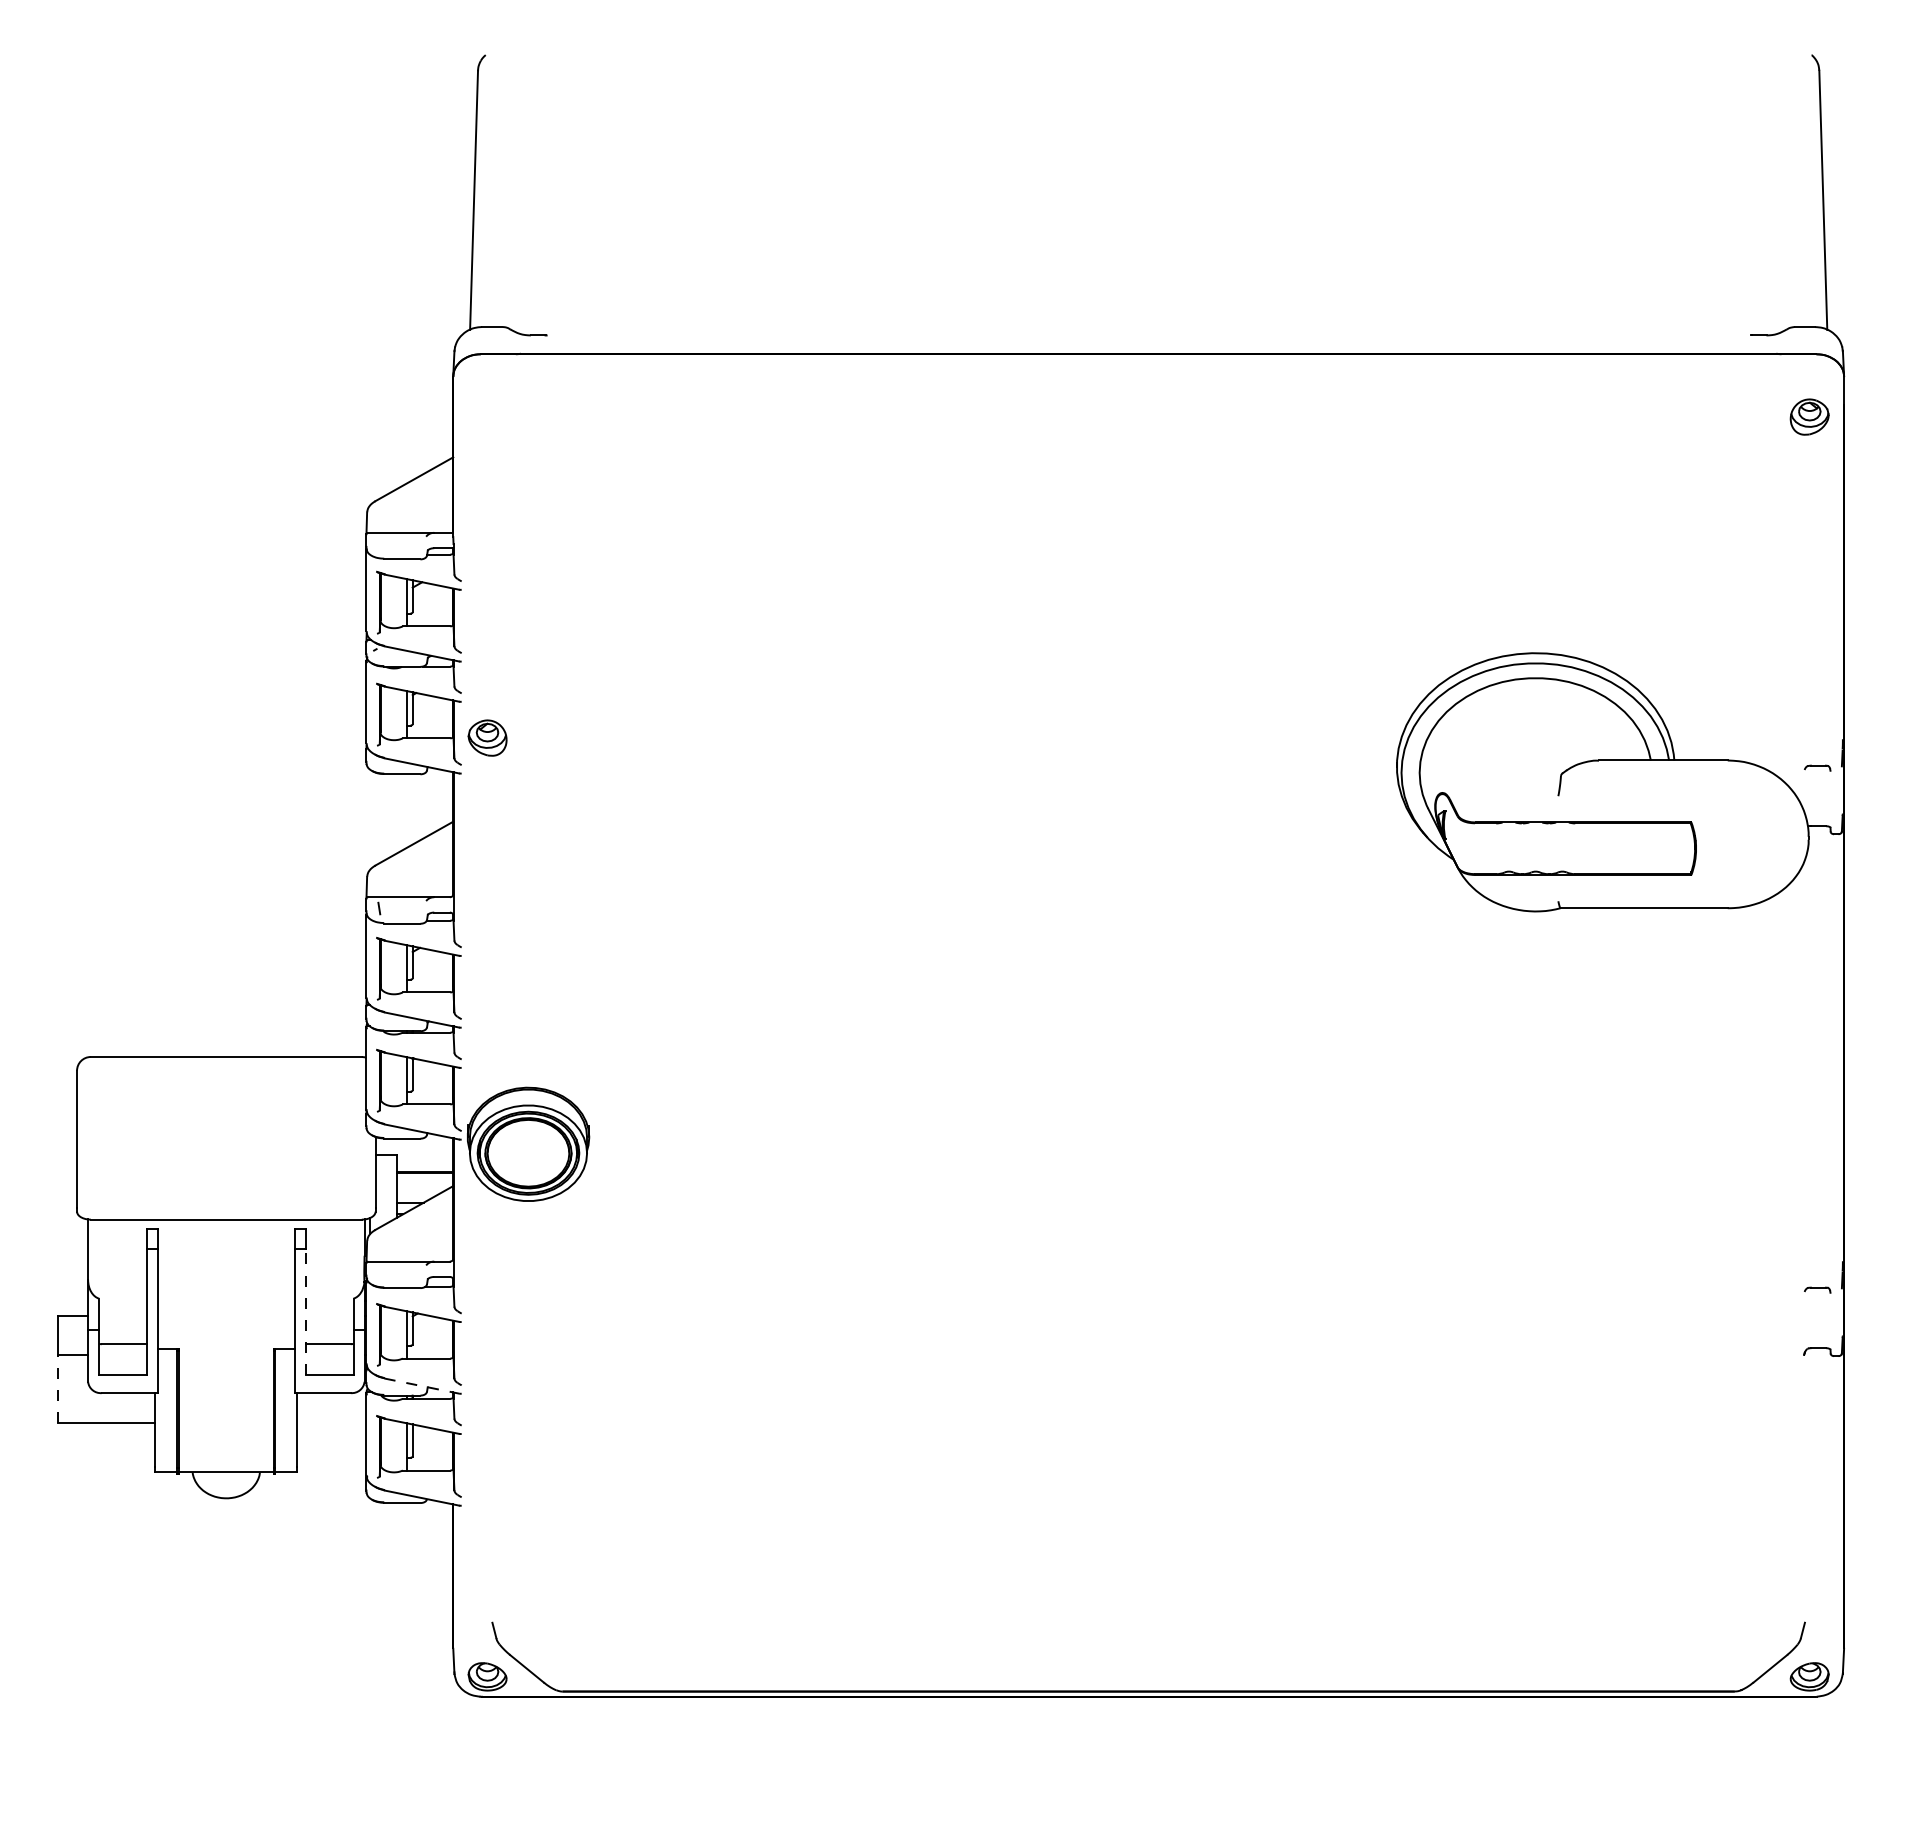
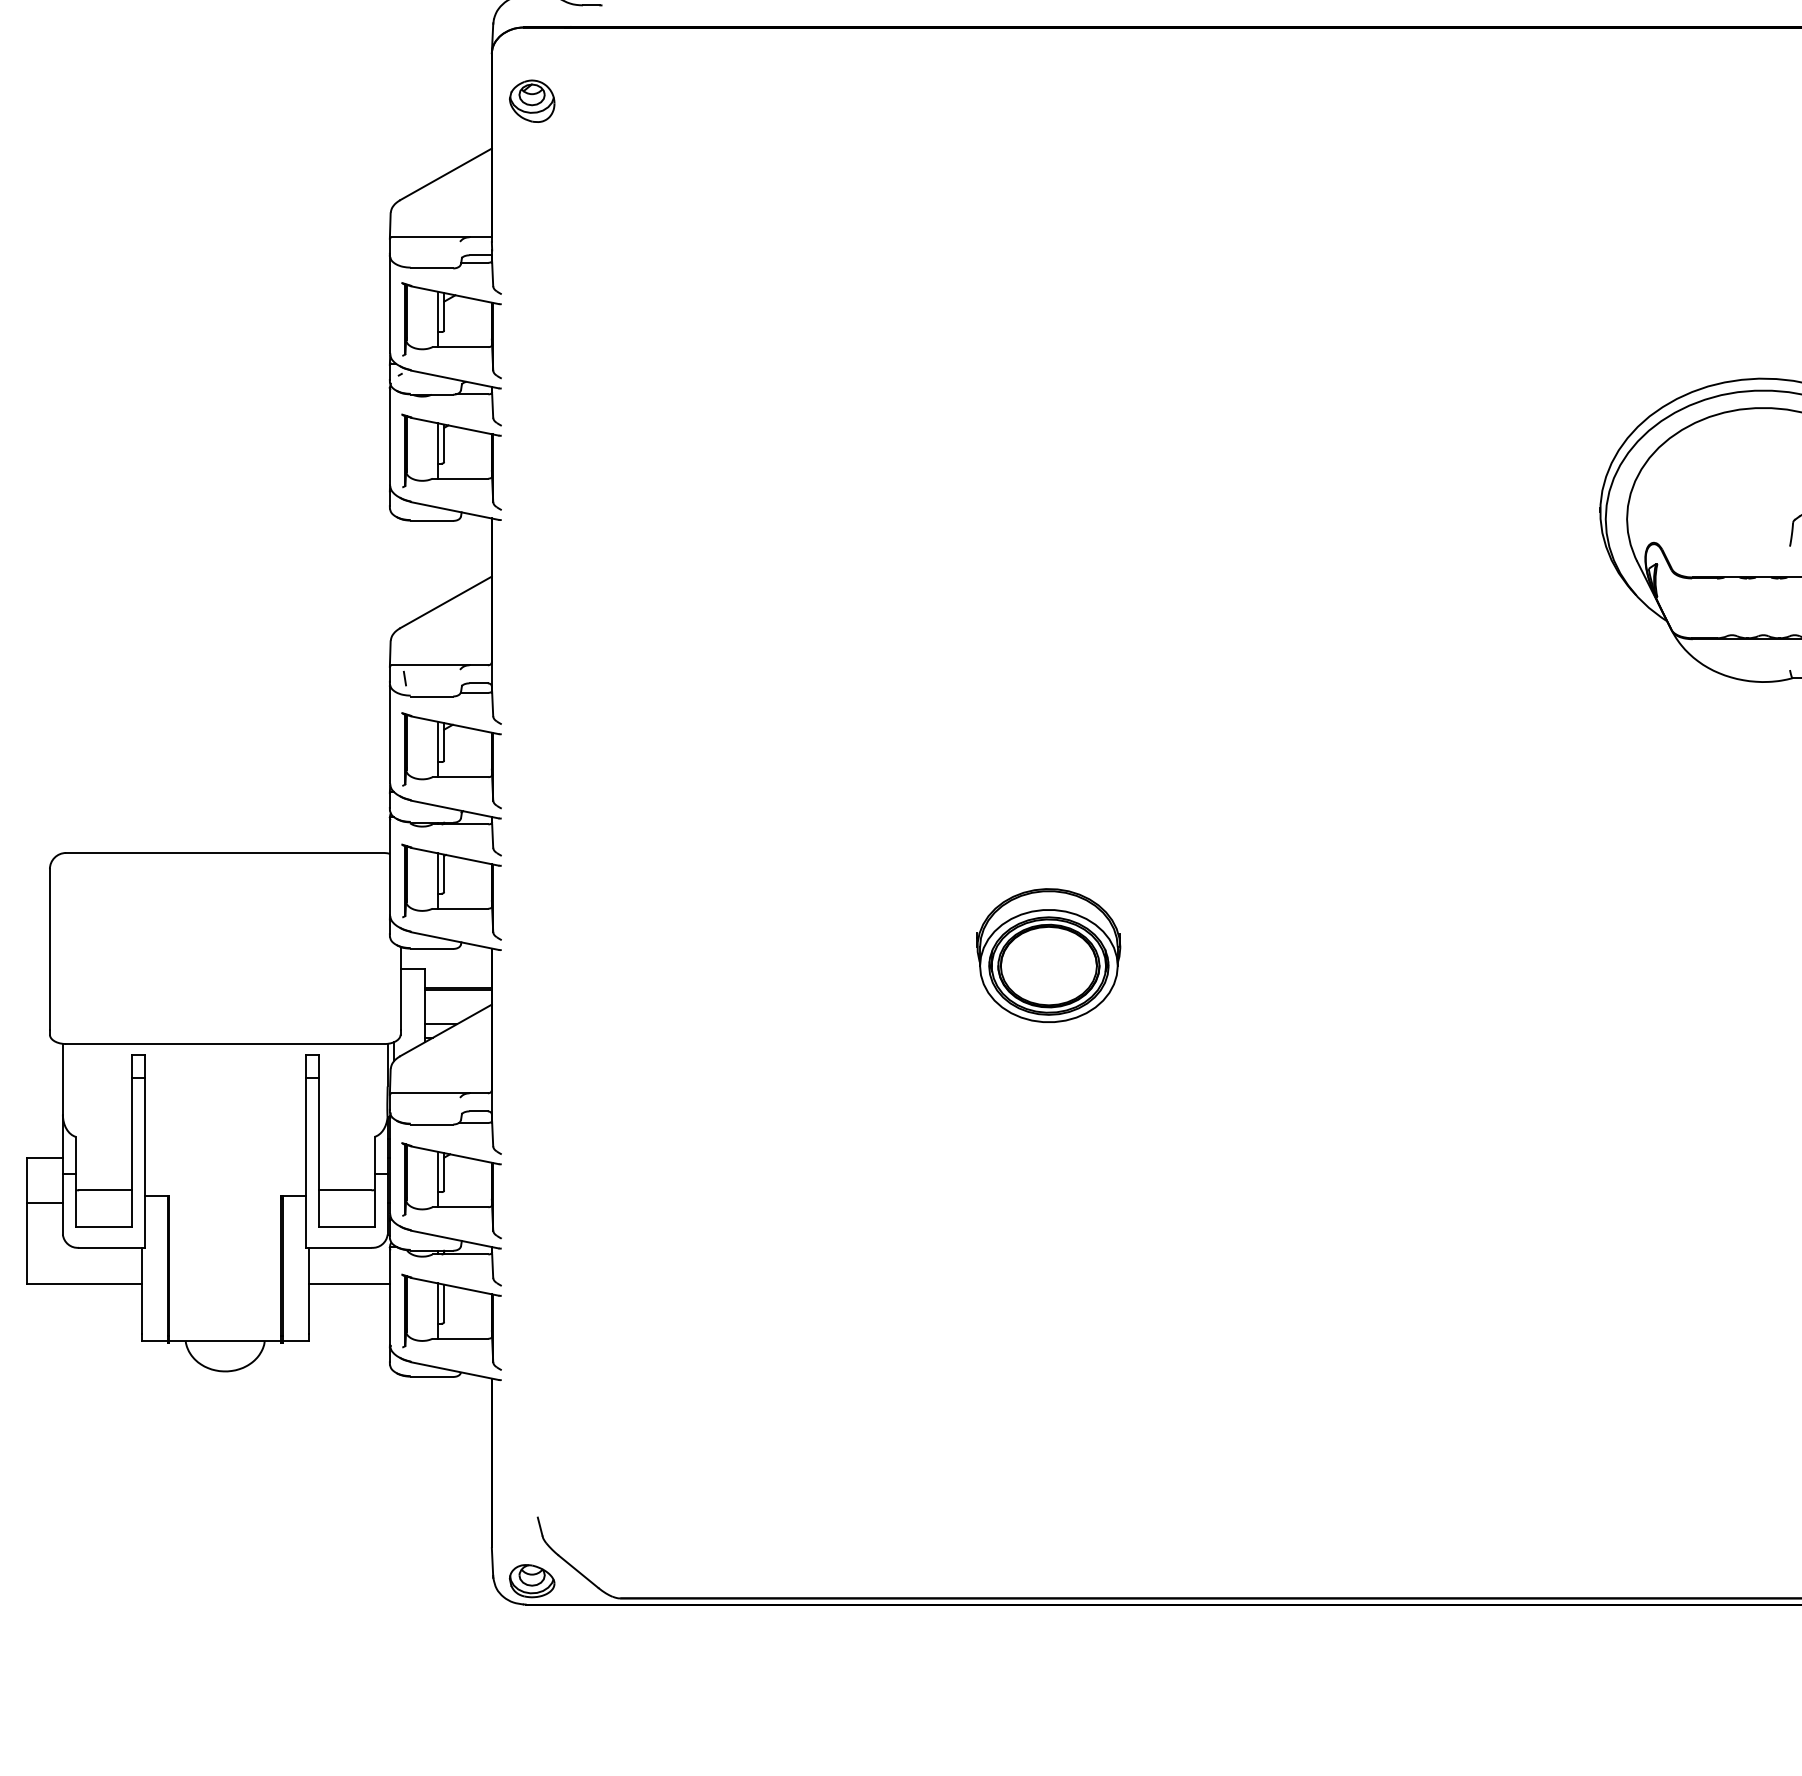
part: (487, 737) -> (532, 100), moved
part: (528, 1143) -> (1048, 954), moved
line: (305, 1311) -> (318, 1151), dashed -> solid
line: (421, 1386) -> (454, 1240), dashed -> solid
line: (57, 1388) -> (26, 1242), dashed -> solid
line: (331, 1423) -> (348, 1283), added

